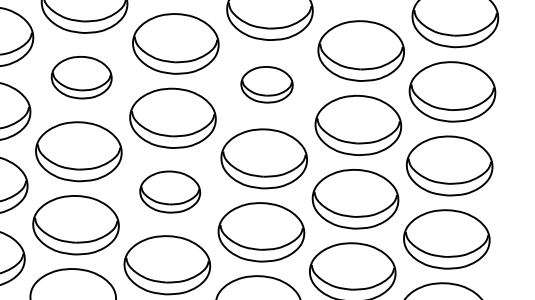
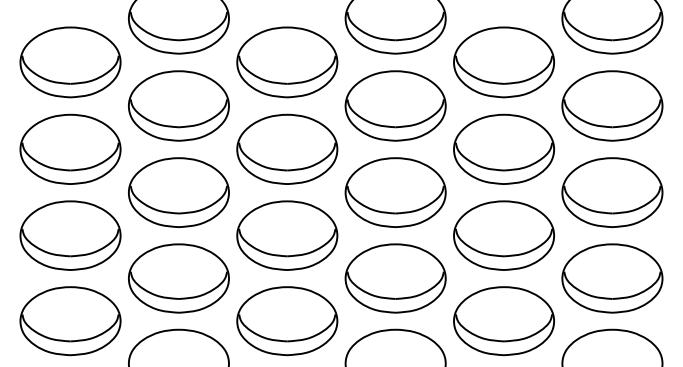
part: (81, 77) -> (178, 105), size x1.43
part: (266, 84) -> (395, 105), size x1.67
part: (170, 192) -> (287, 235), size x1.43

